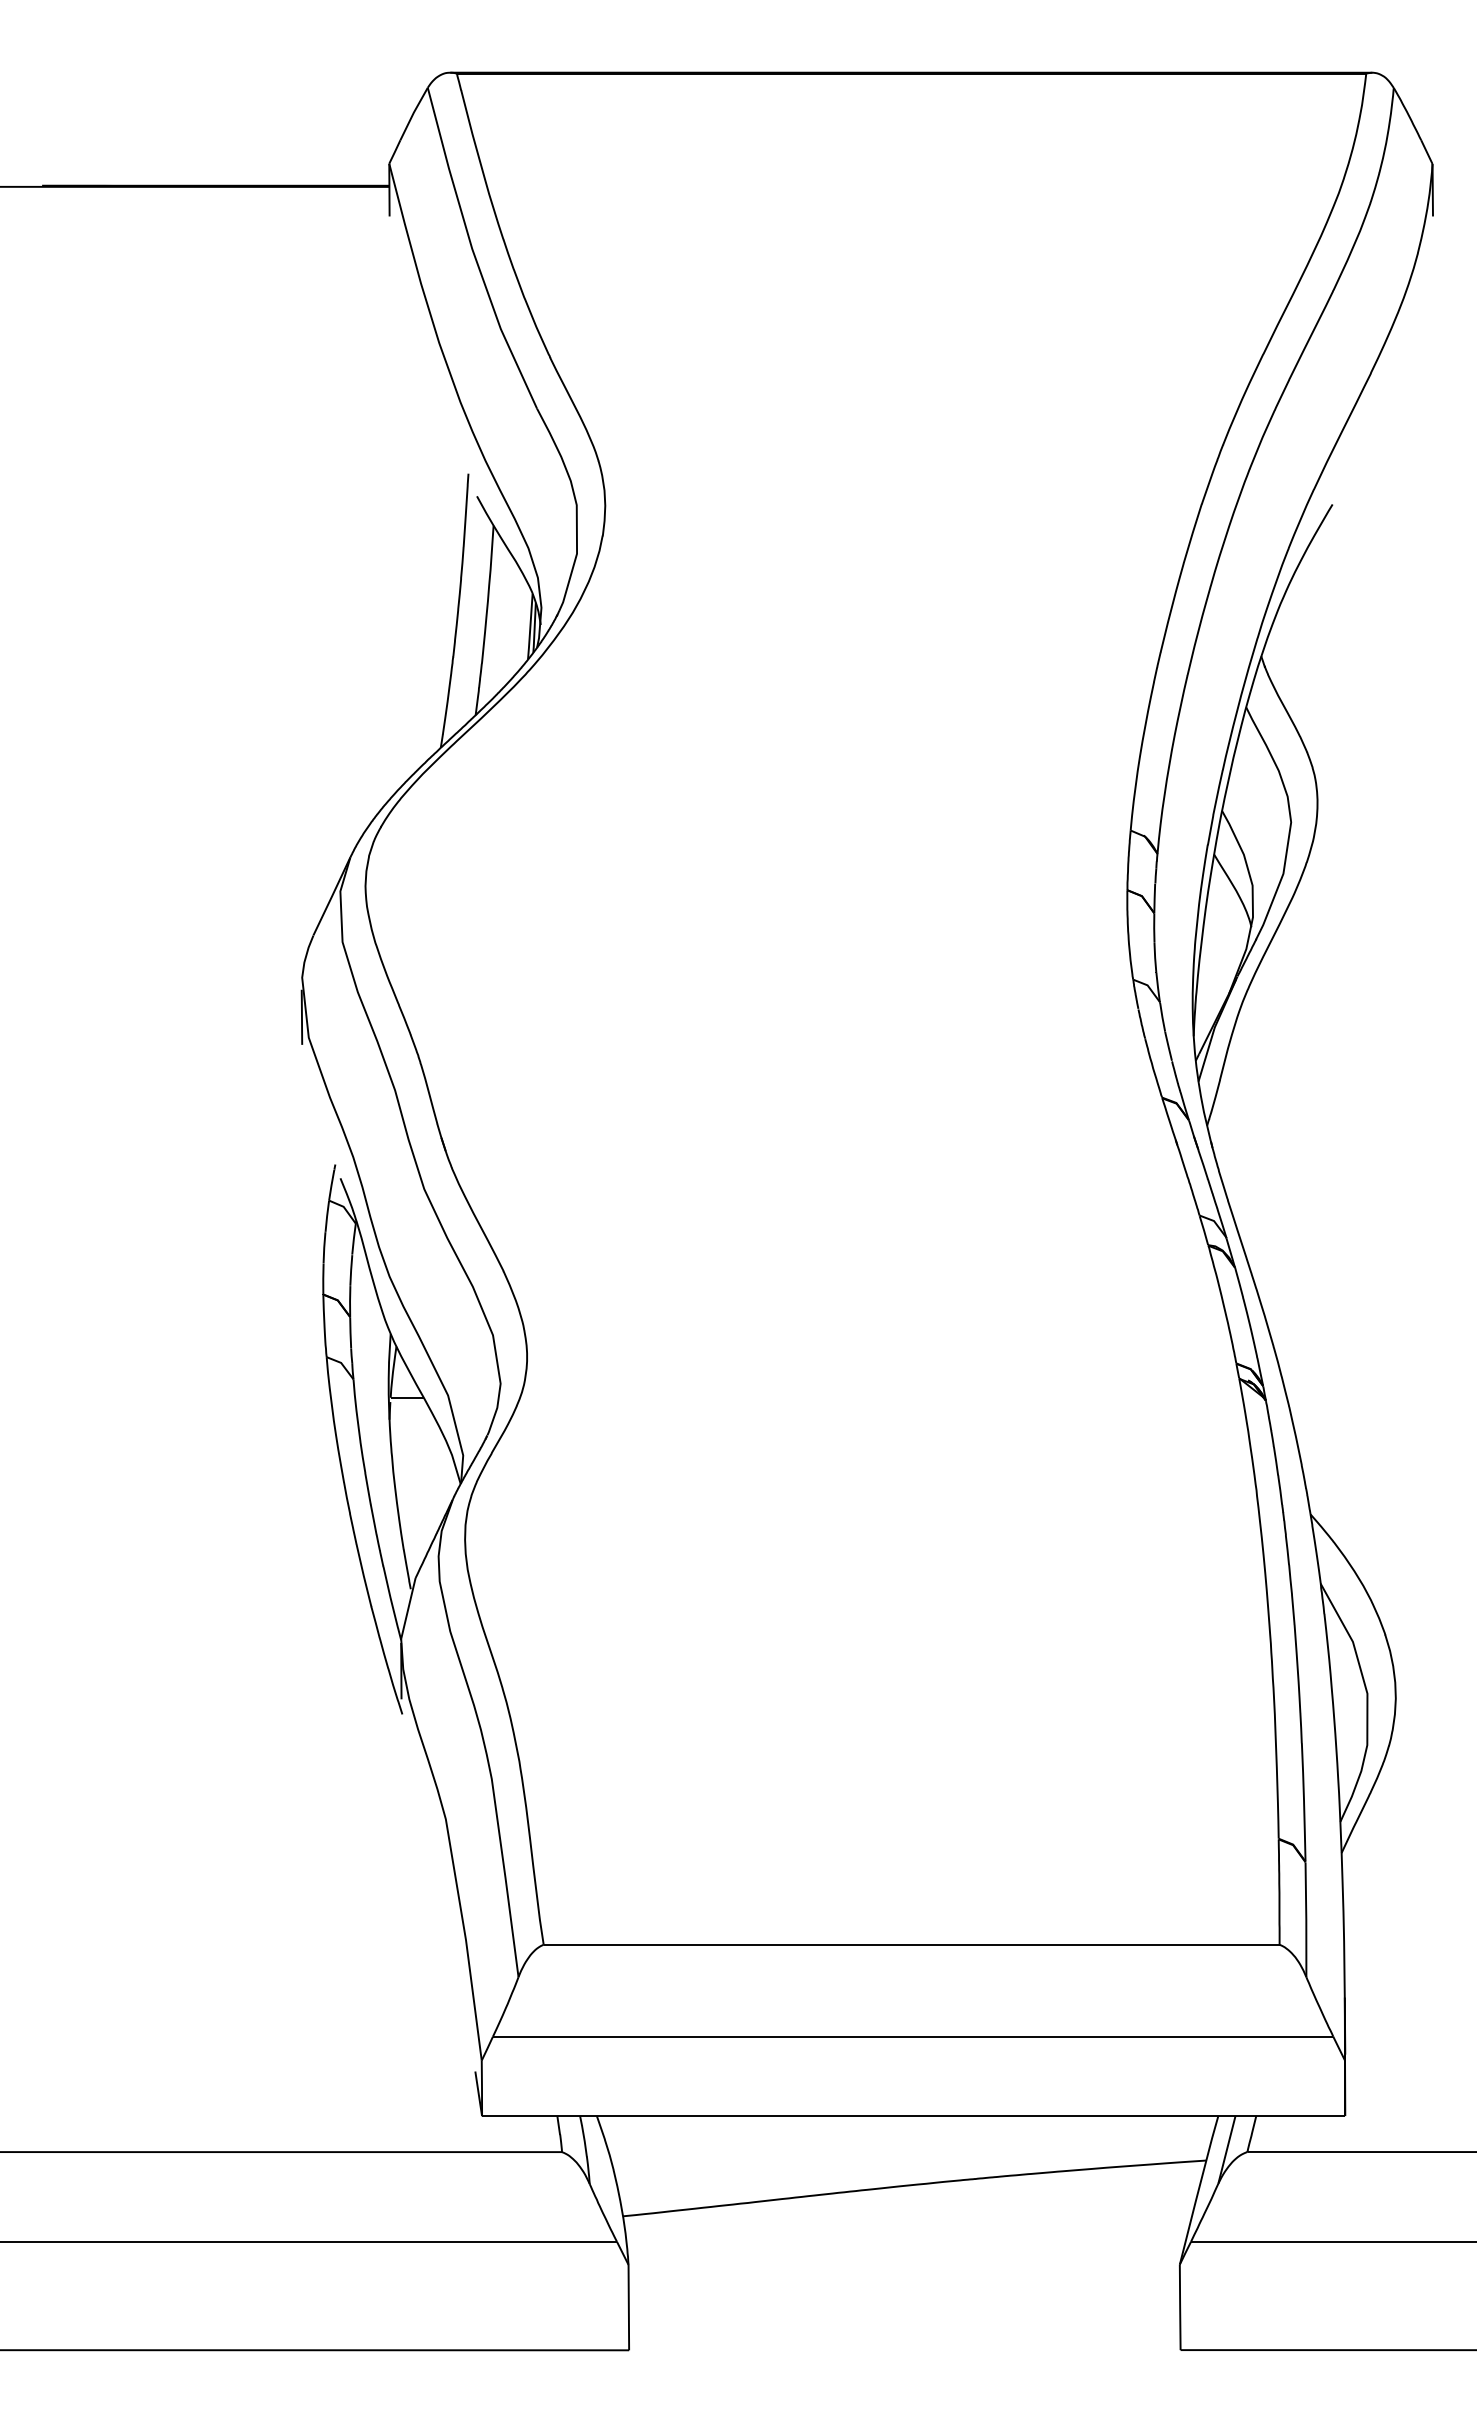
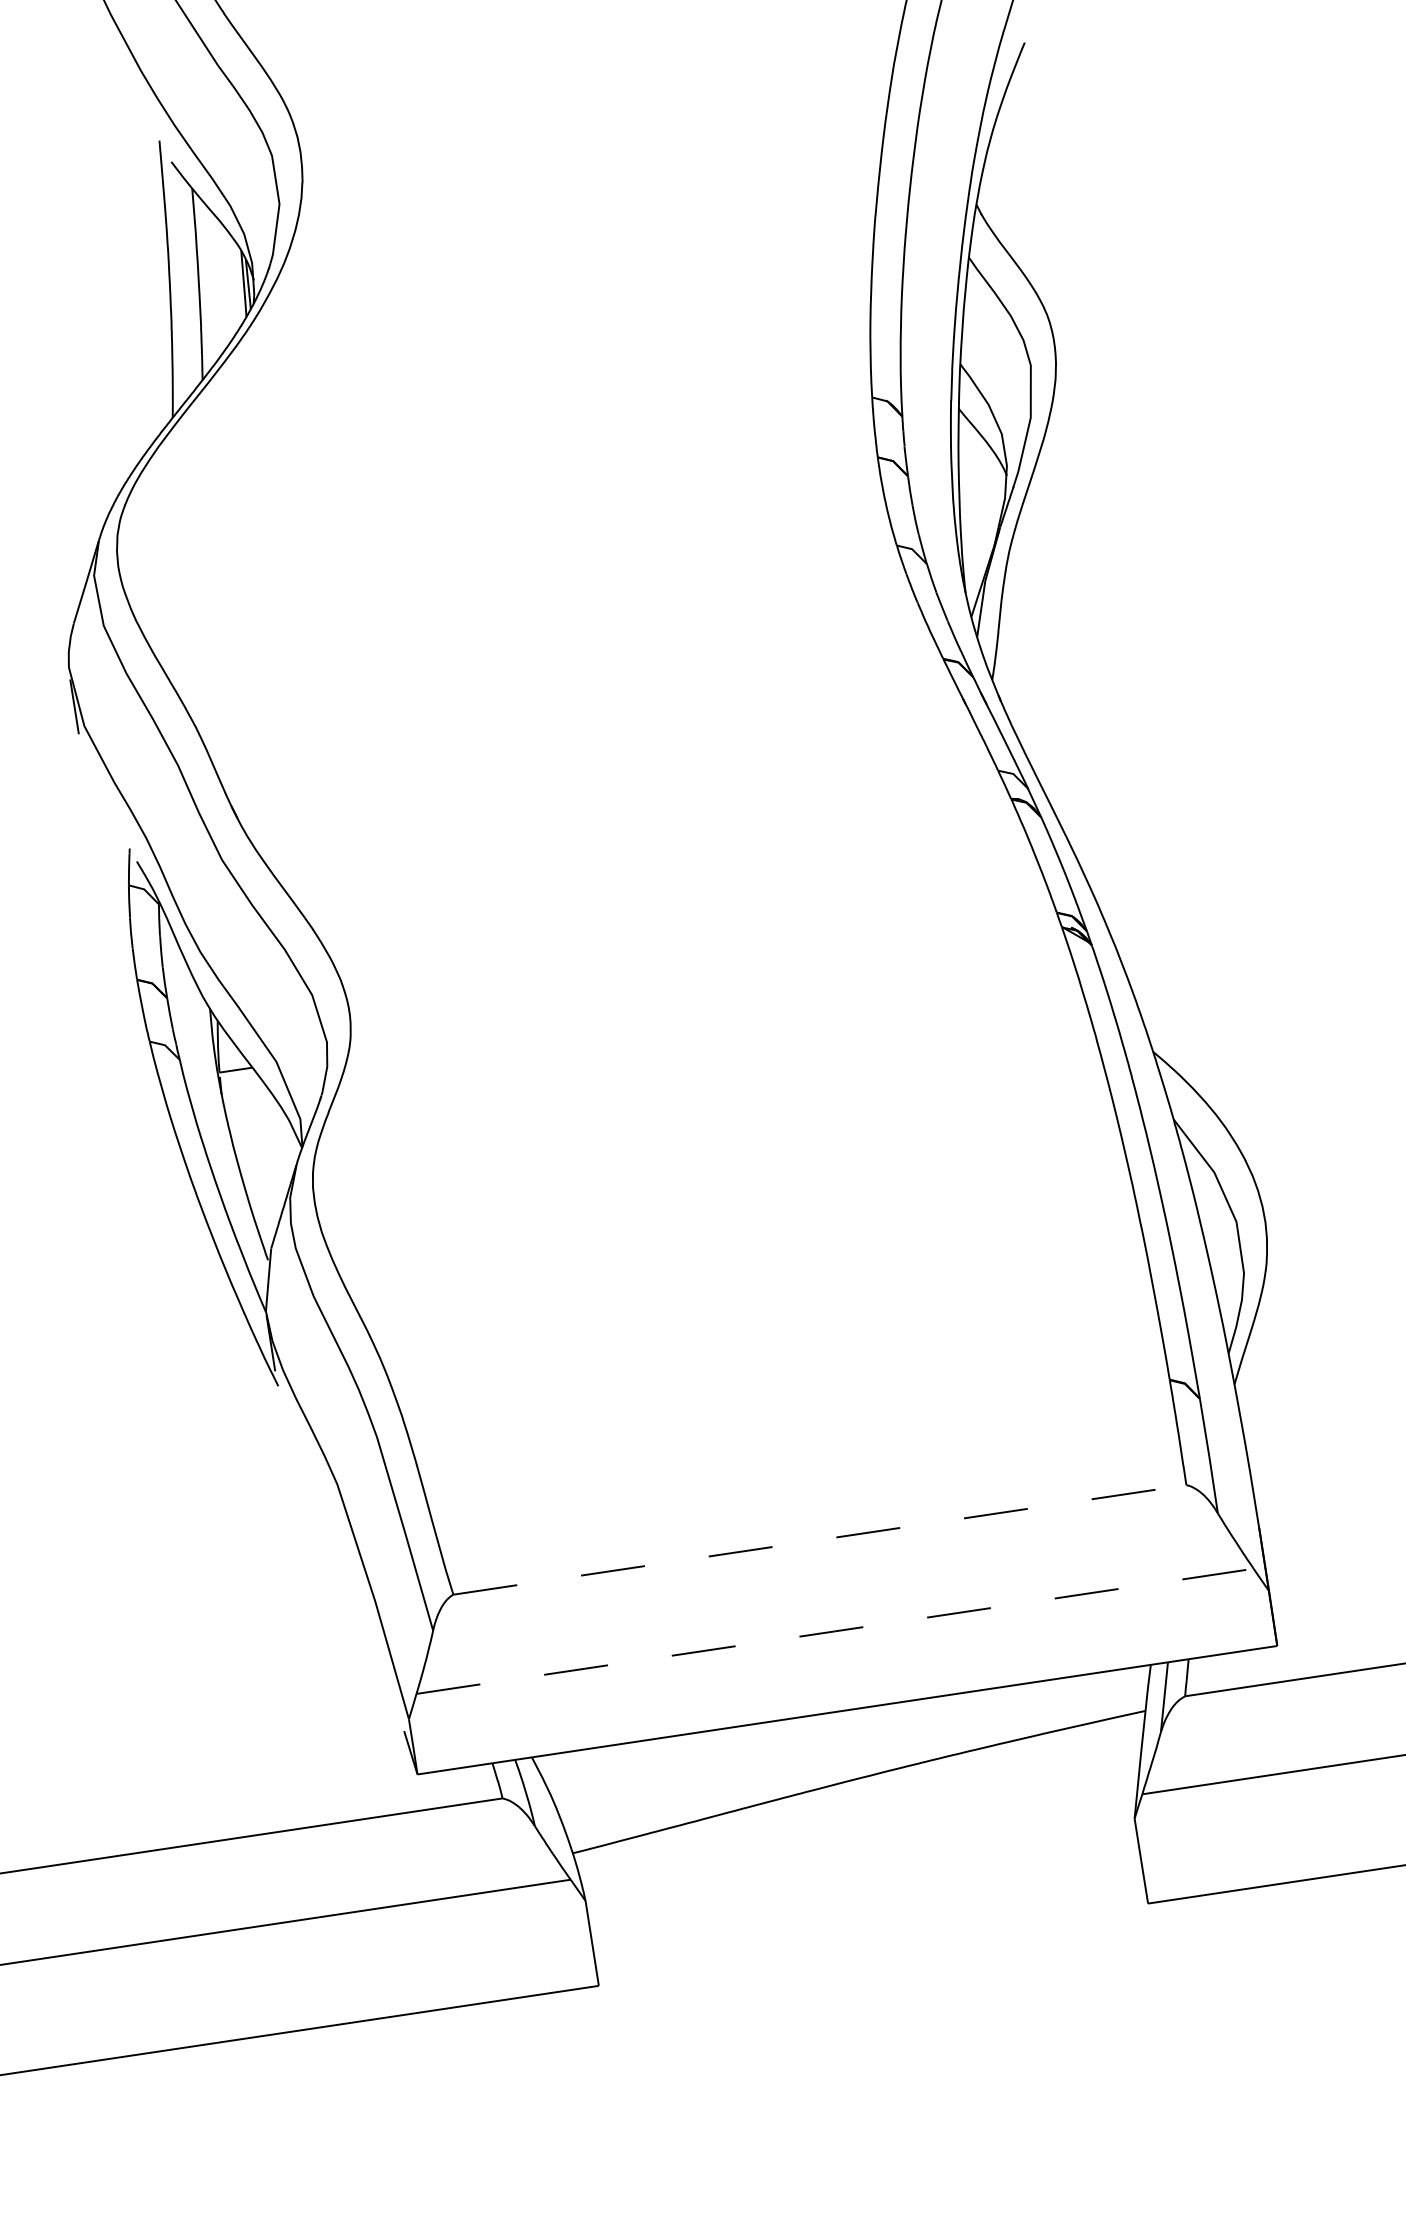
line: (911, 1944) -> (819, 1539), solid -> dashed
line: (913, 2036) -> (835, 1630), solid -> dashed

